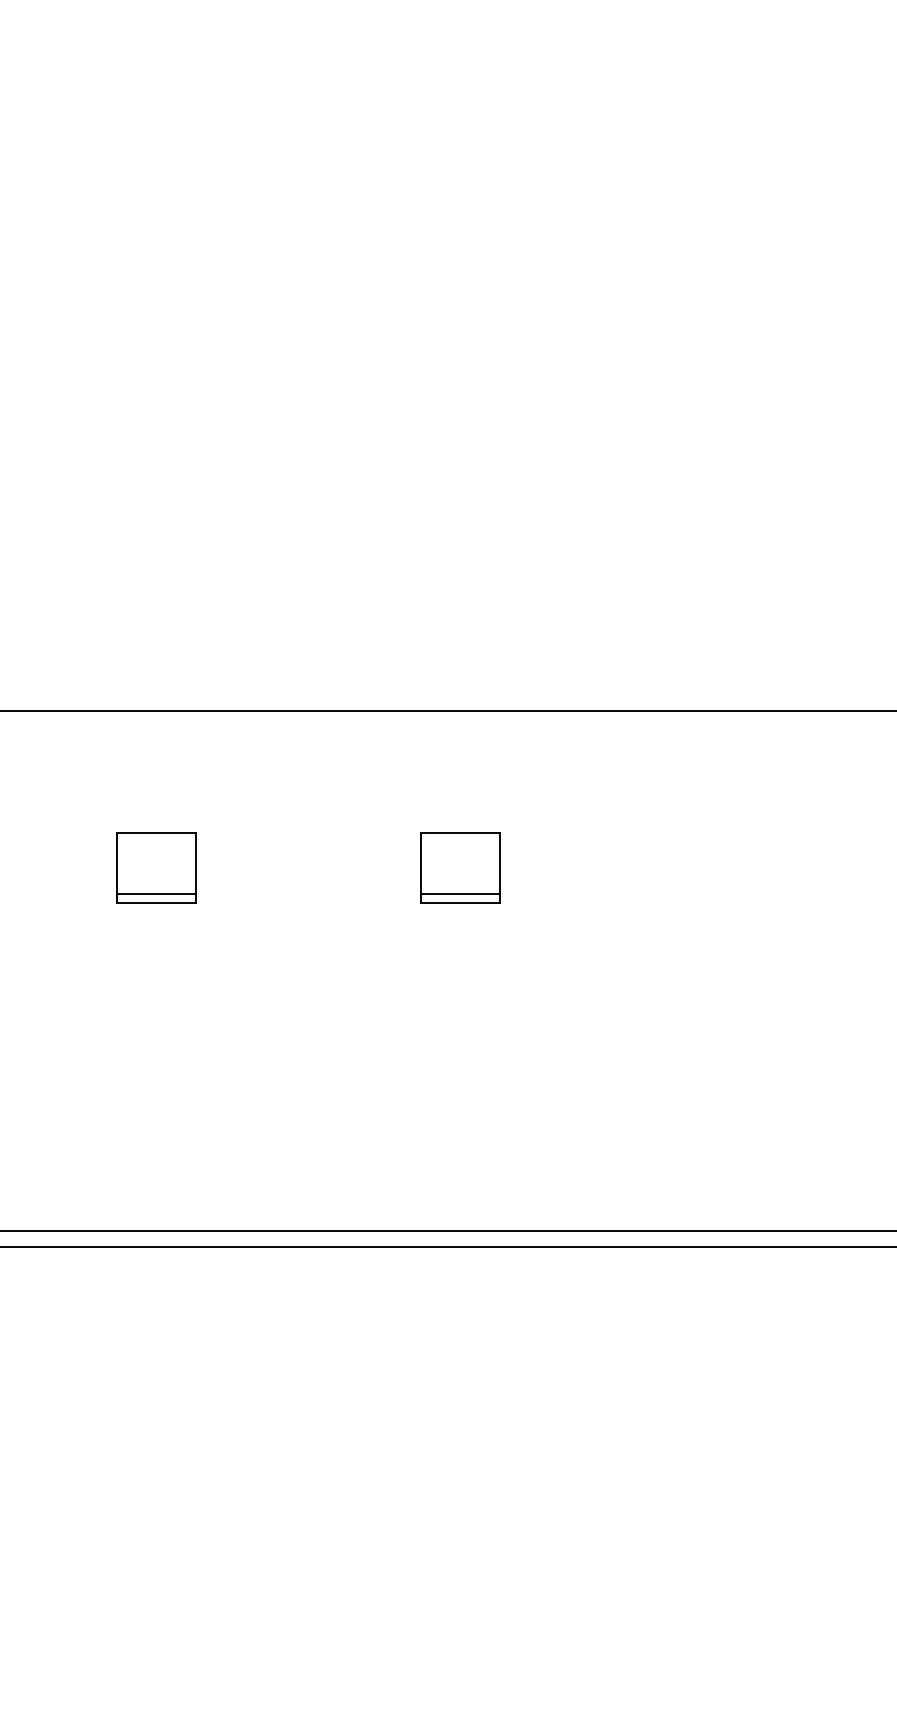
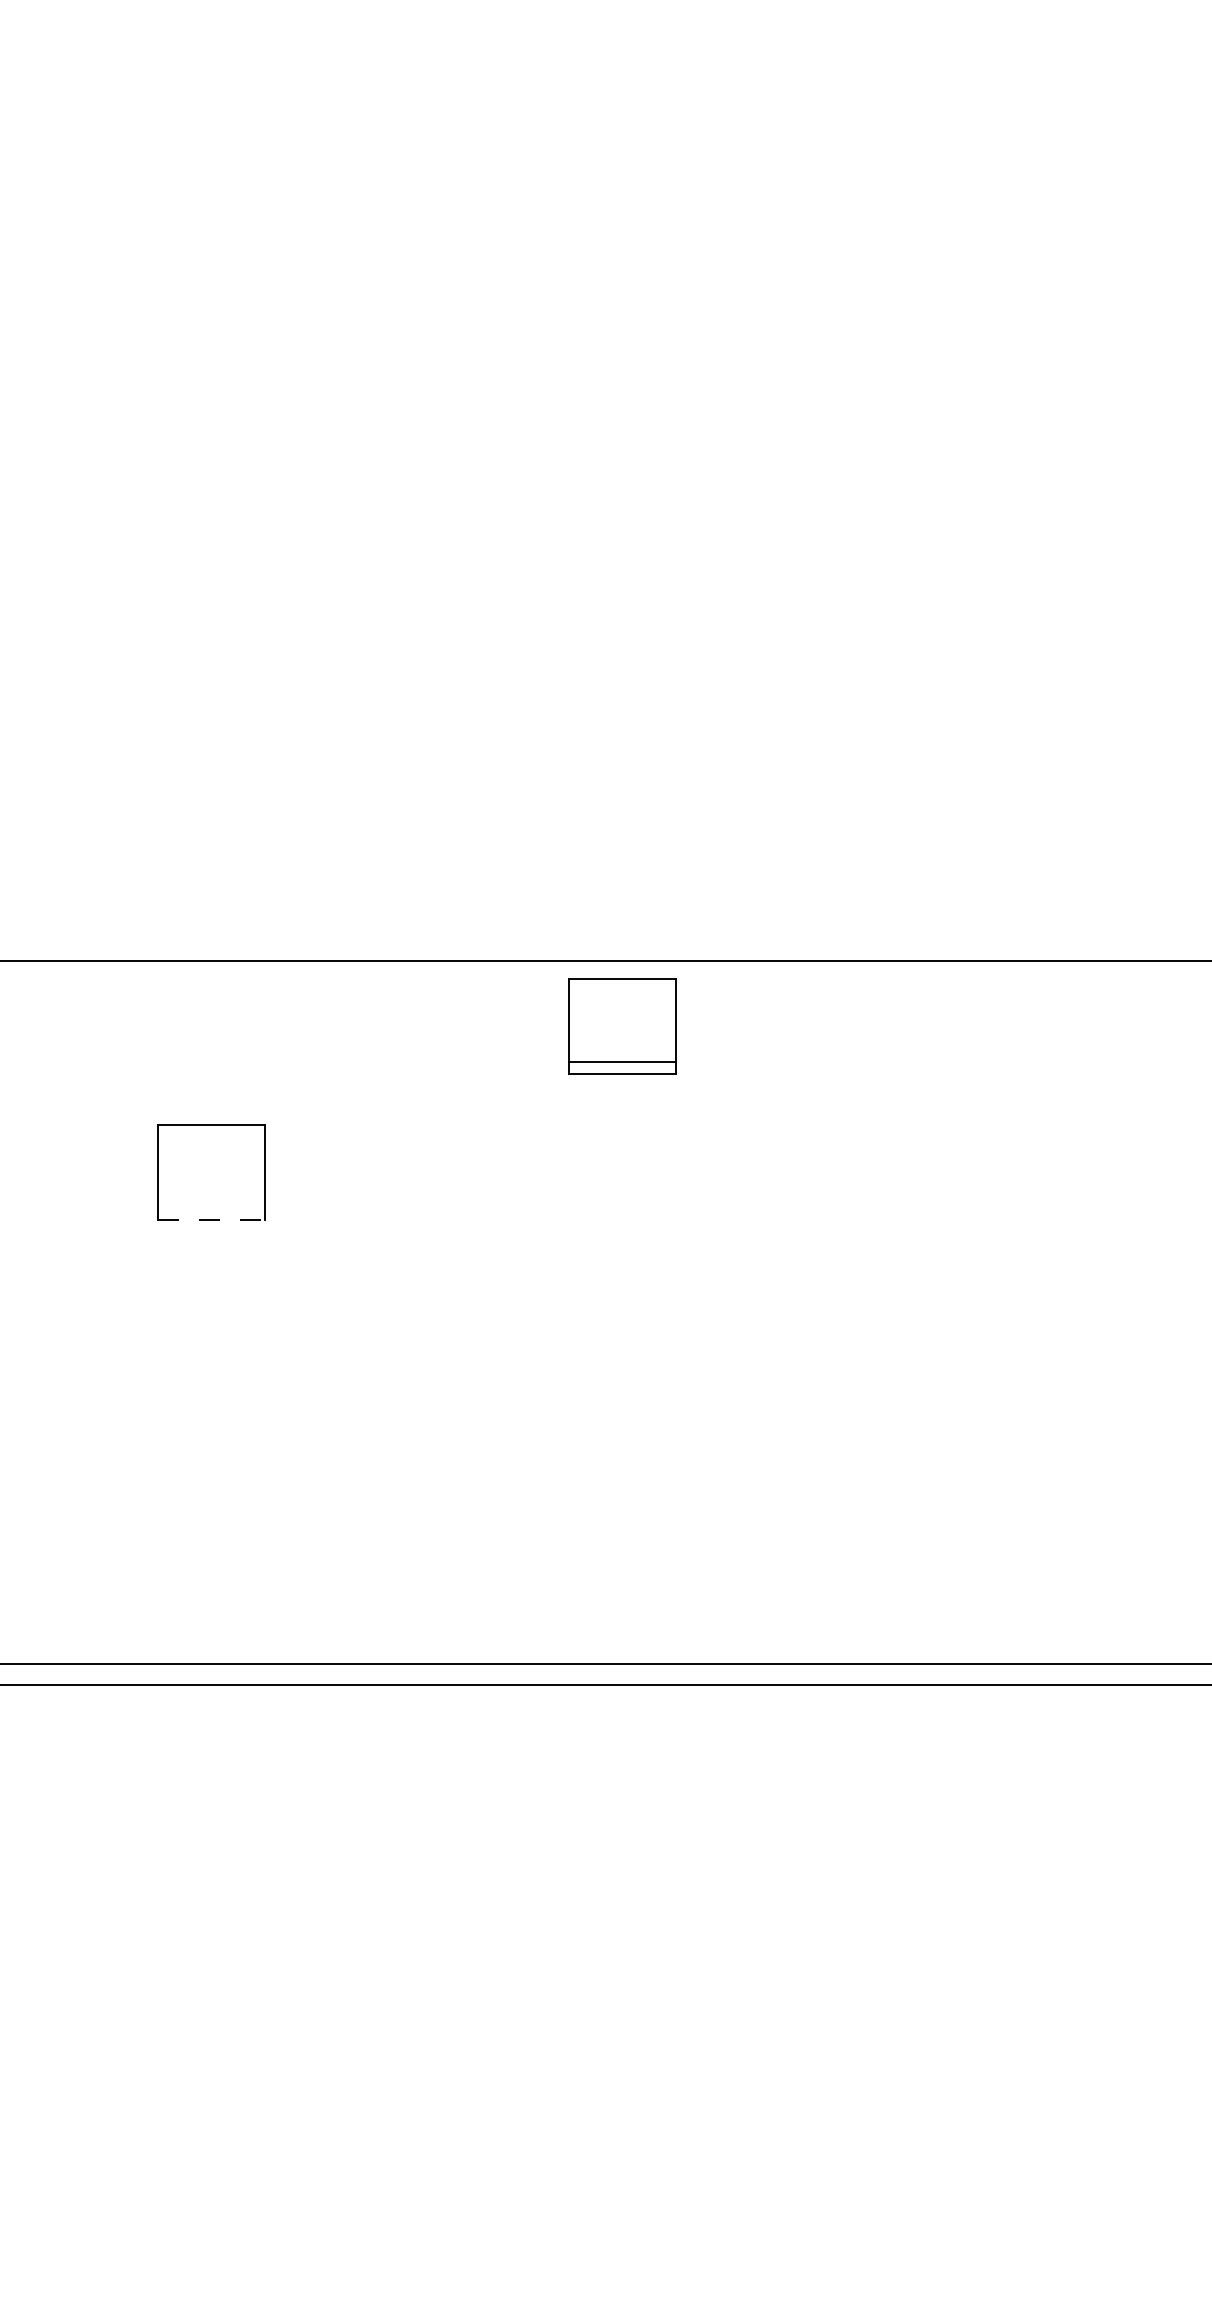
part: (460, 867) -> (622, 1026), moved
line: (156, 893) -> (211, 1207), removed
line: (156, 902) -> (211, 1219), solid -> dashed

